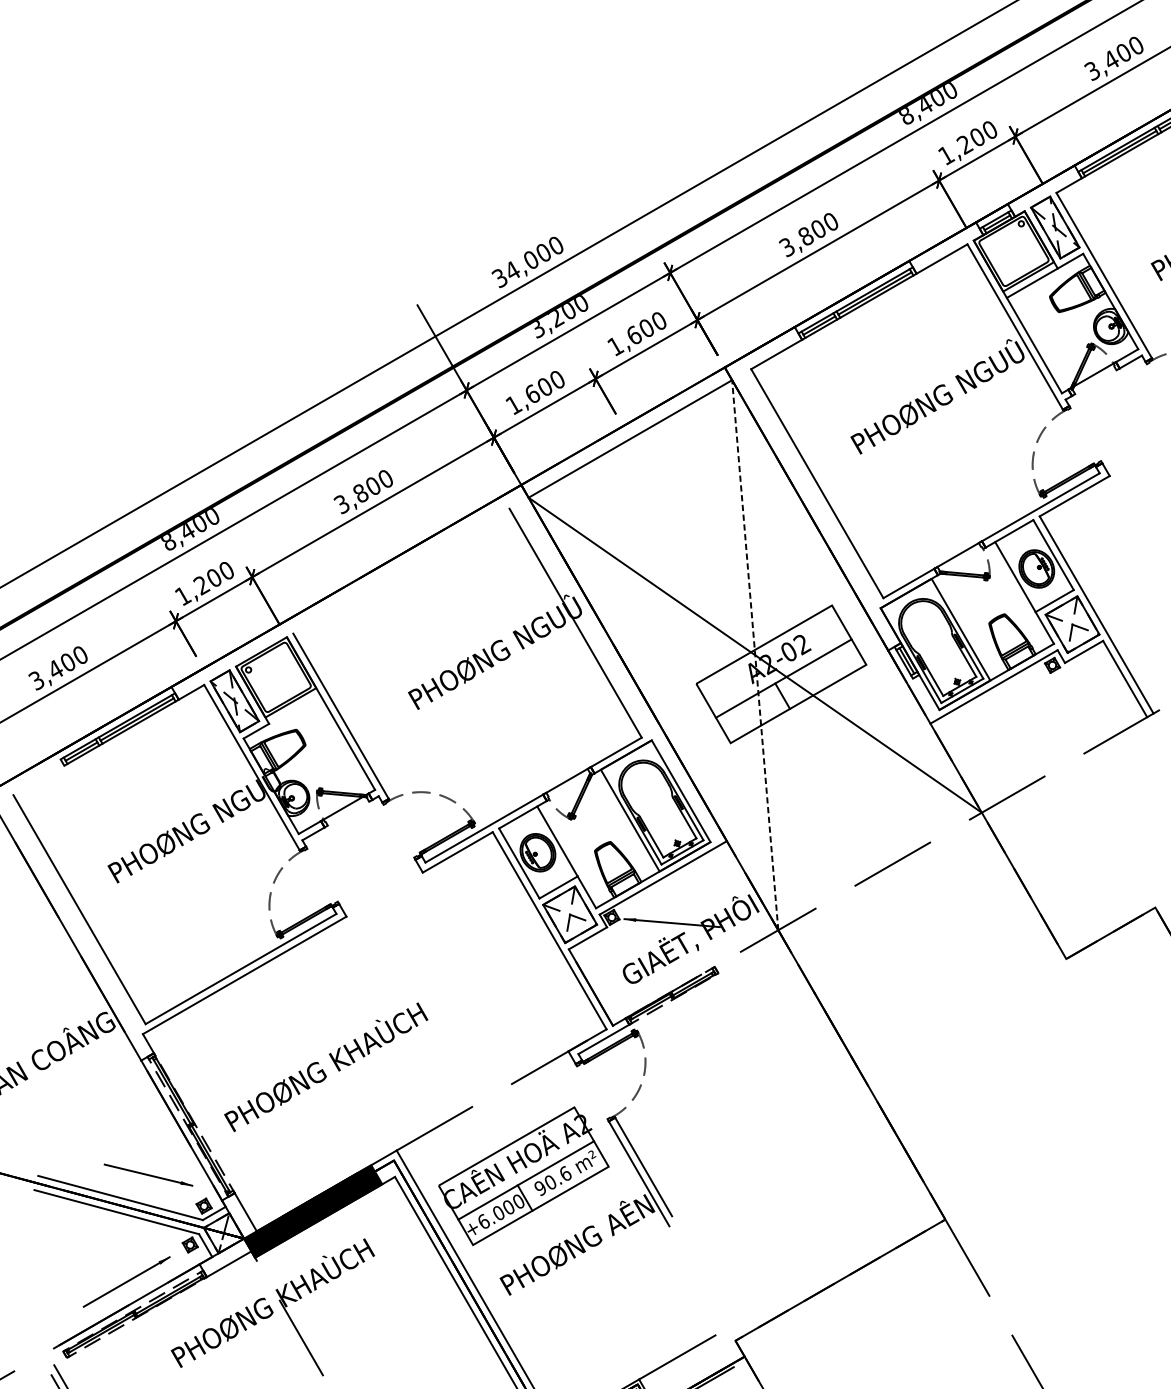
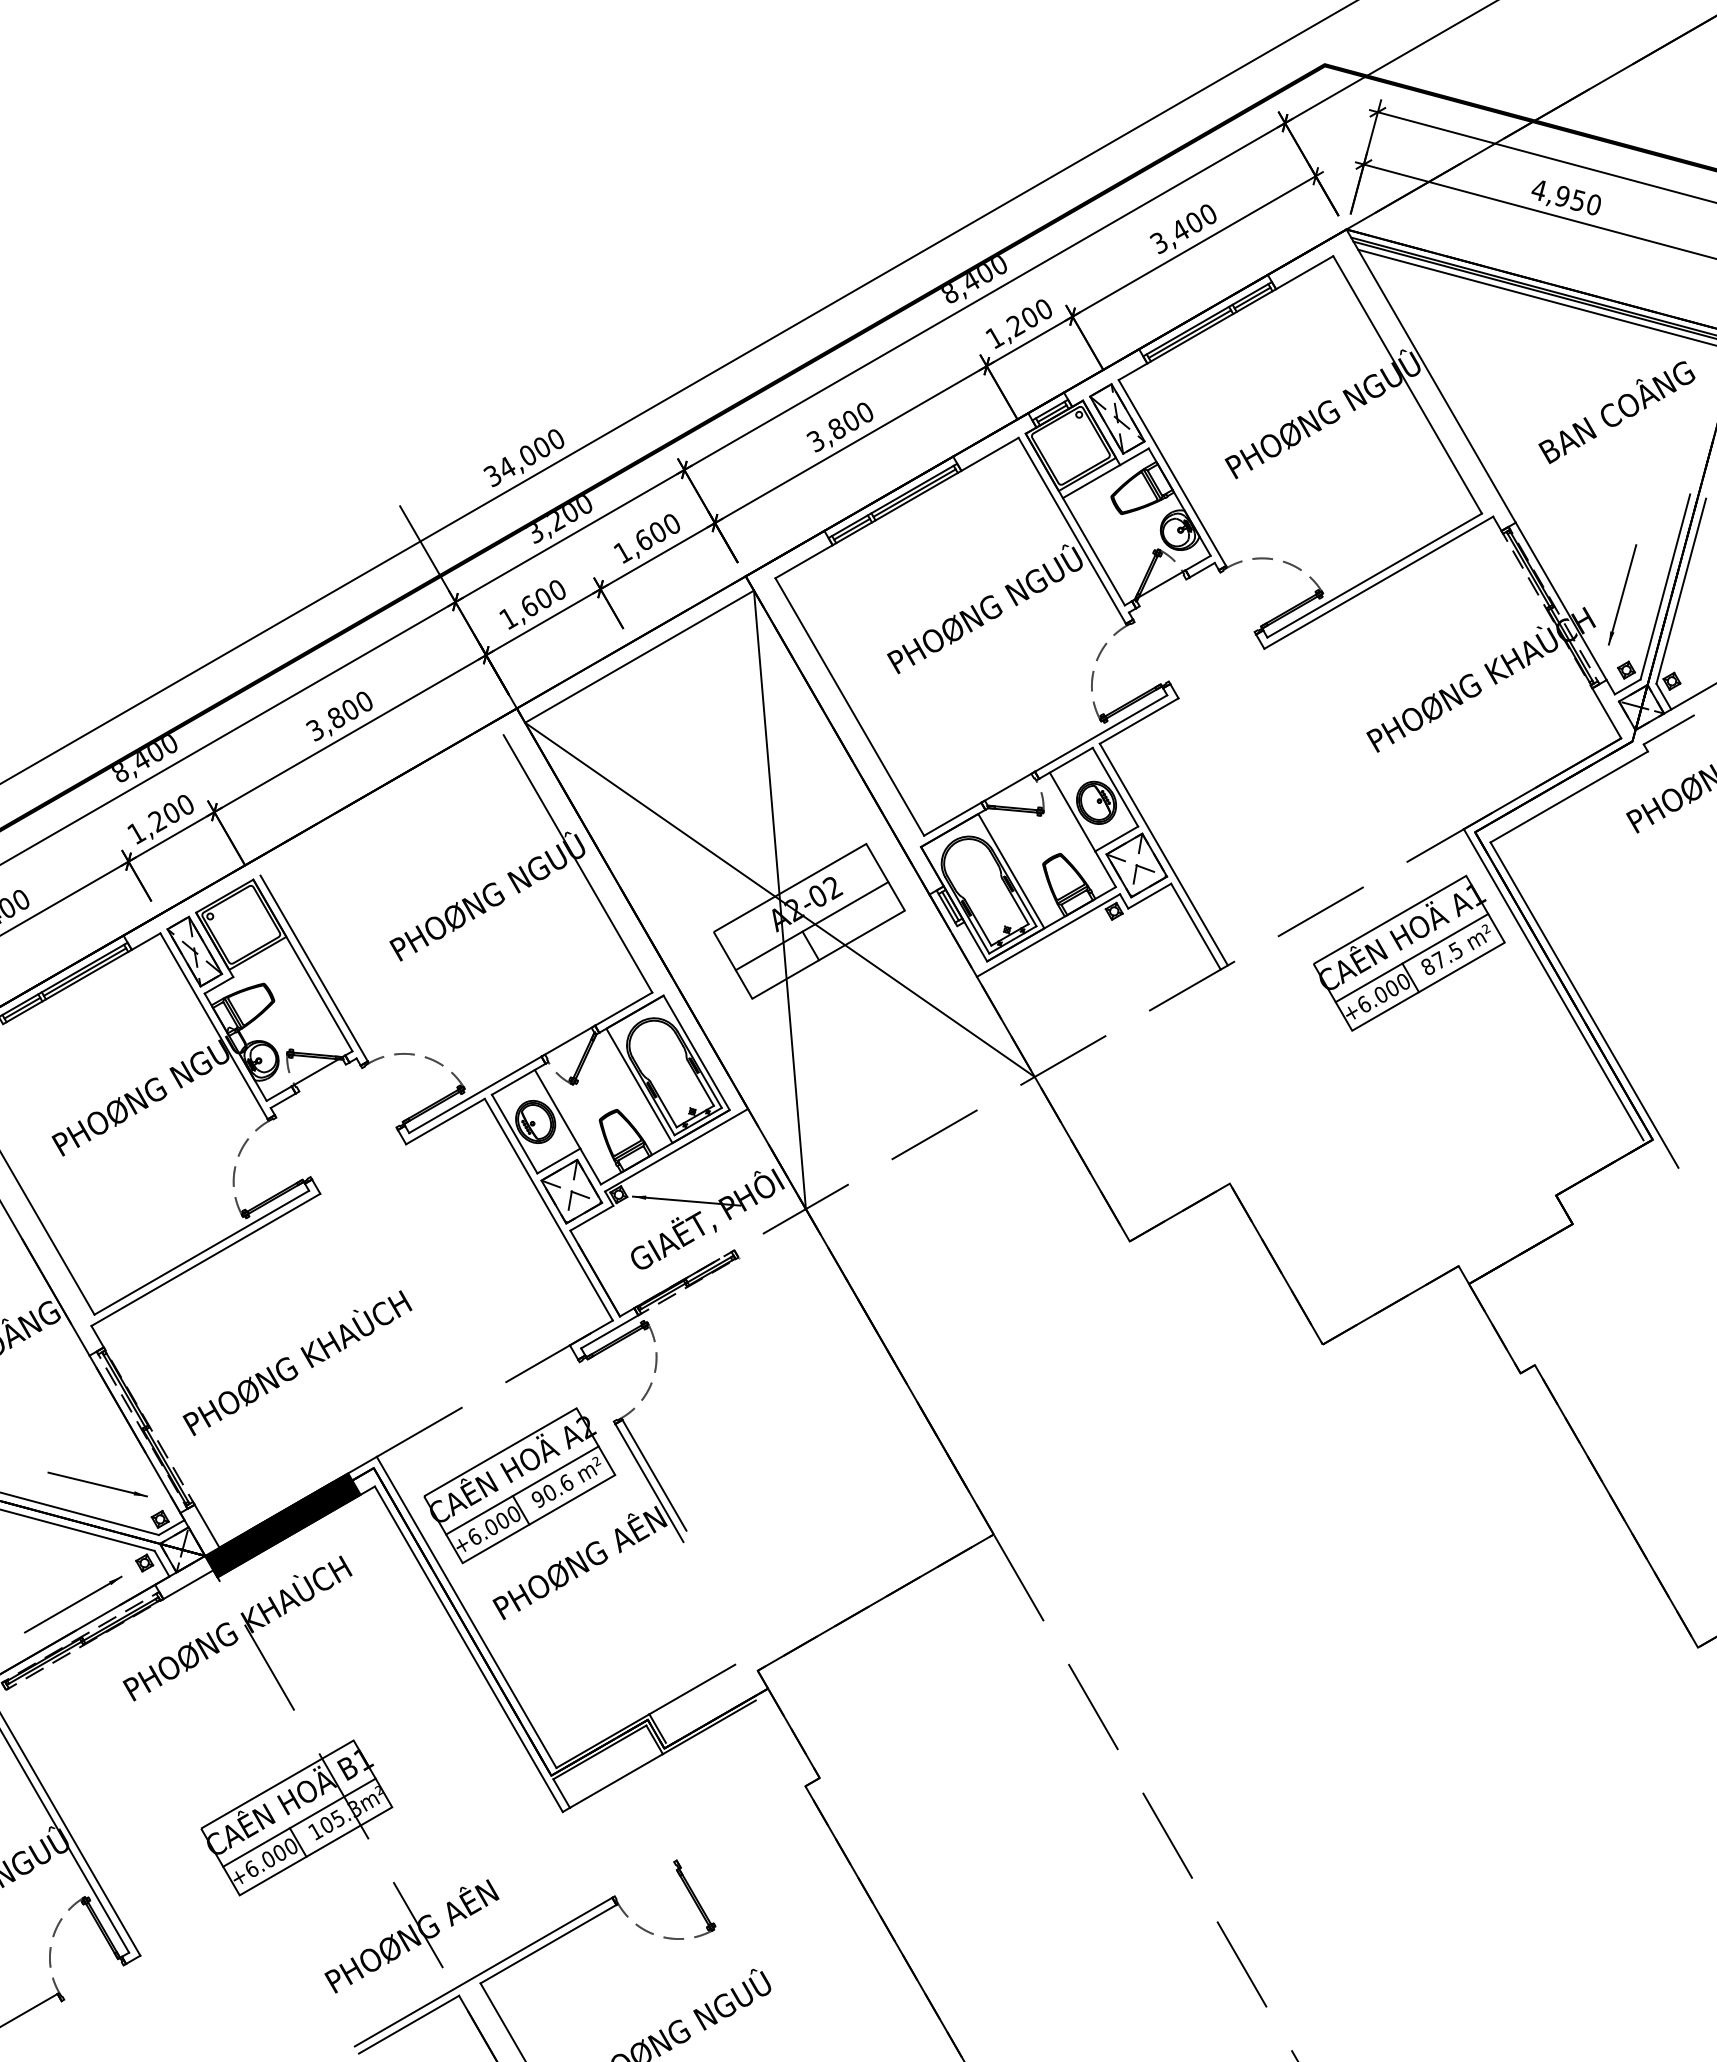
line: (754, 654) -> (779, 899), dashed -> solid

